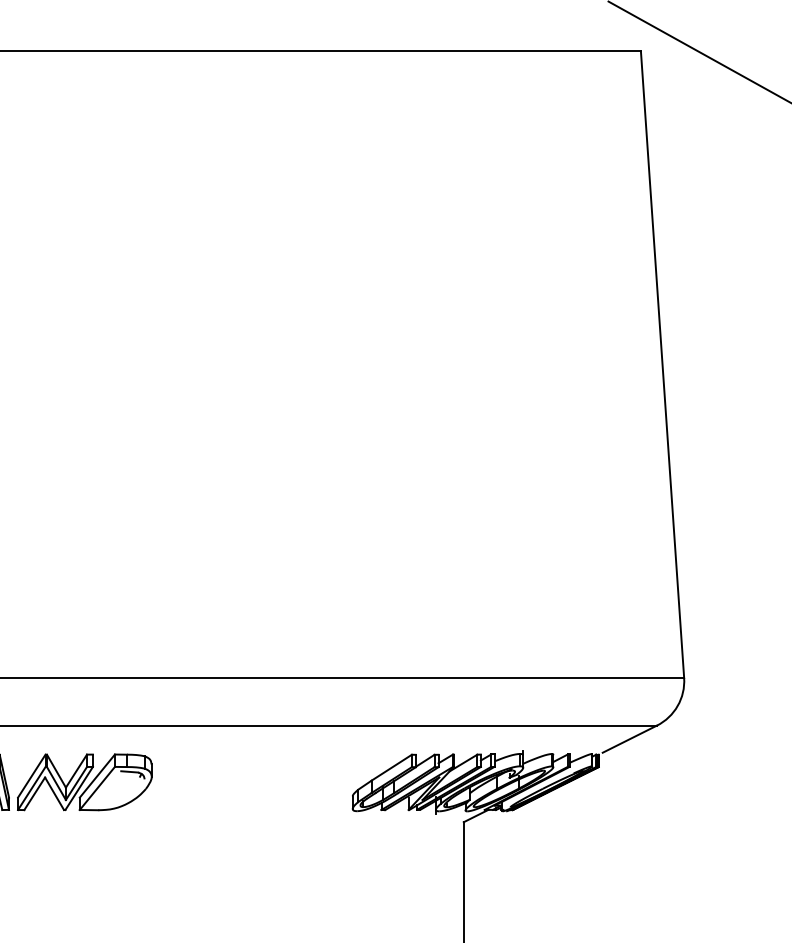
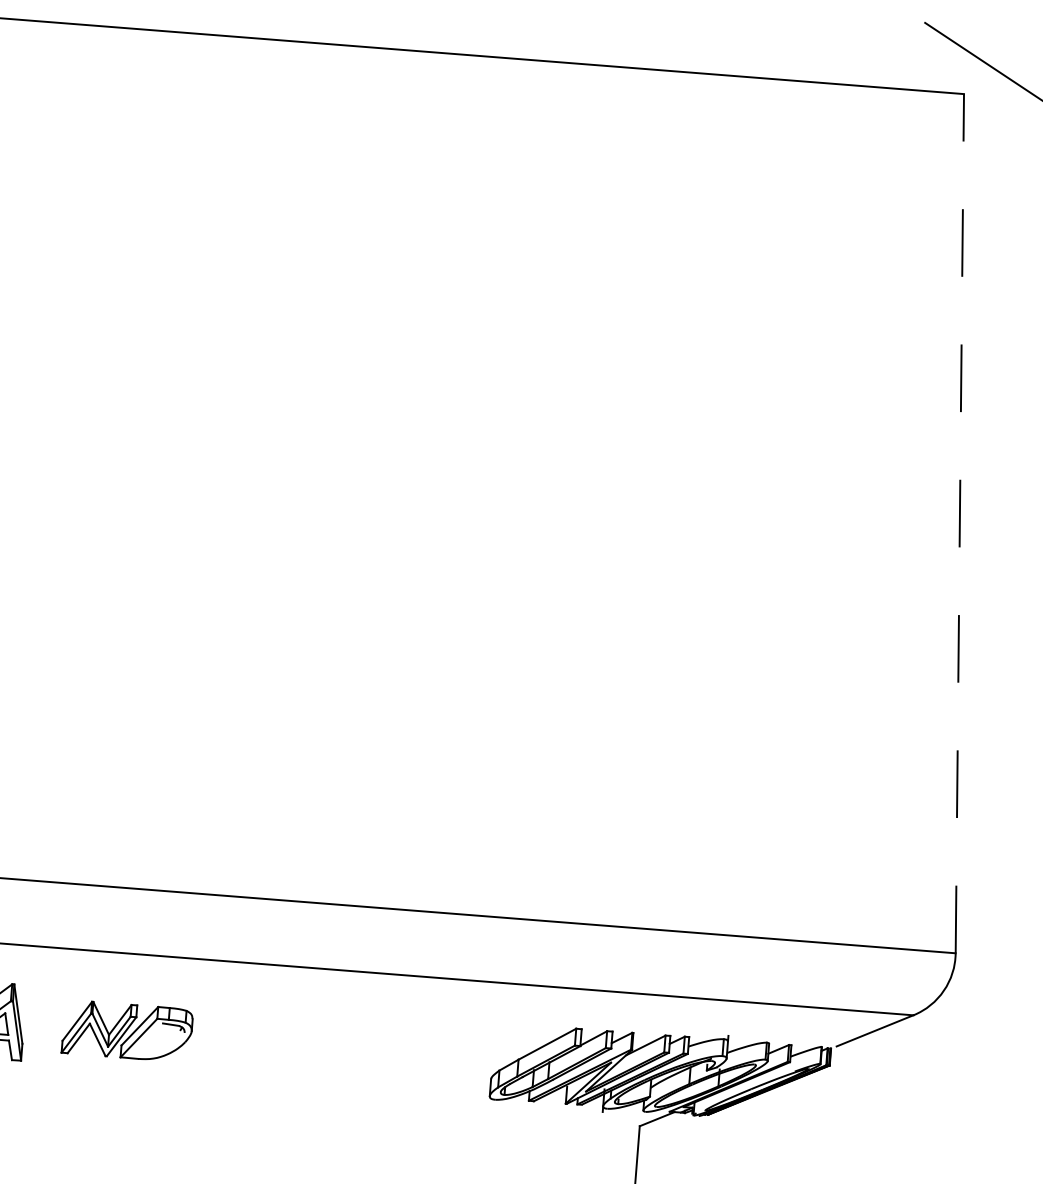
line: (662, 364) -> (959, 523), solid -> dashed
part: (84, 782) -> (126, 1031), size x0.7

